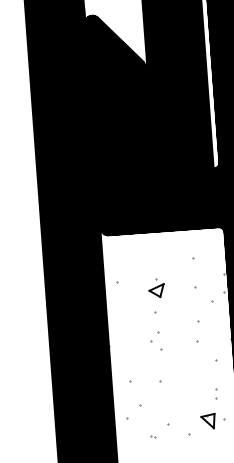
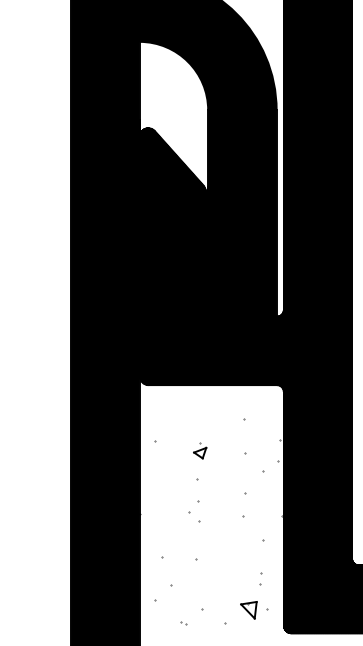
part: (156, 287) -> (200, 450), size x0.71

